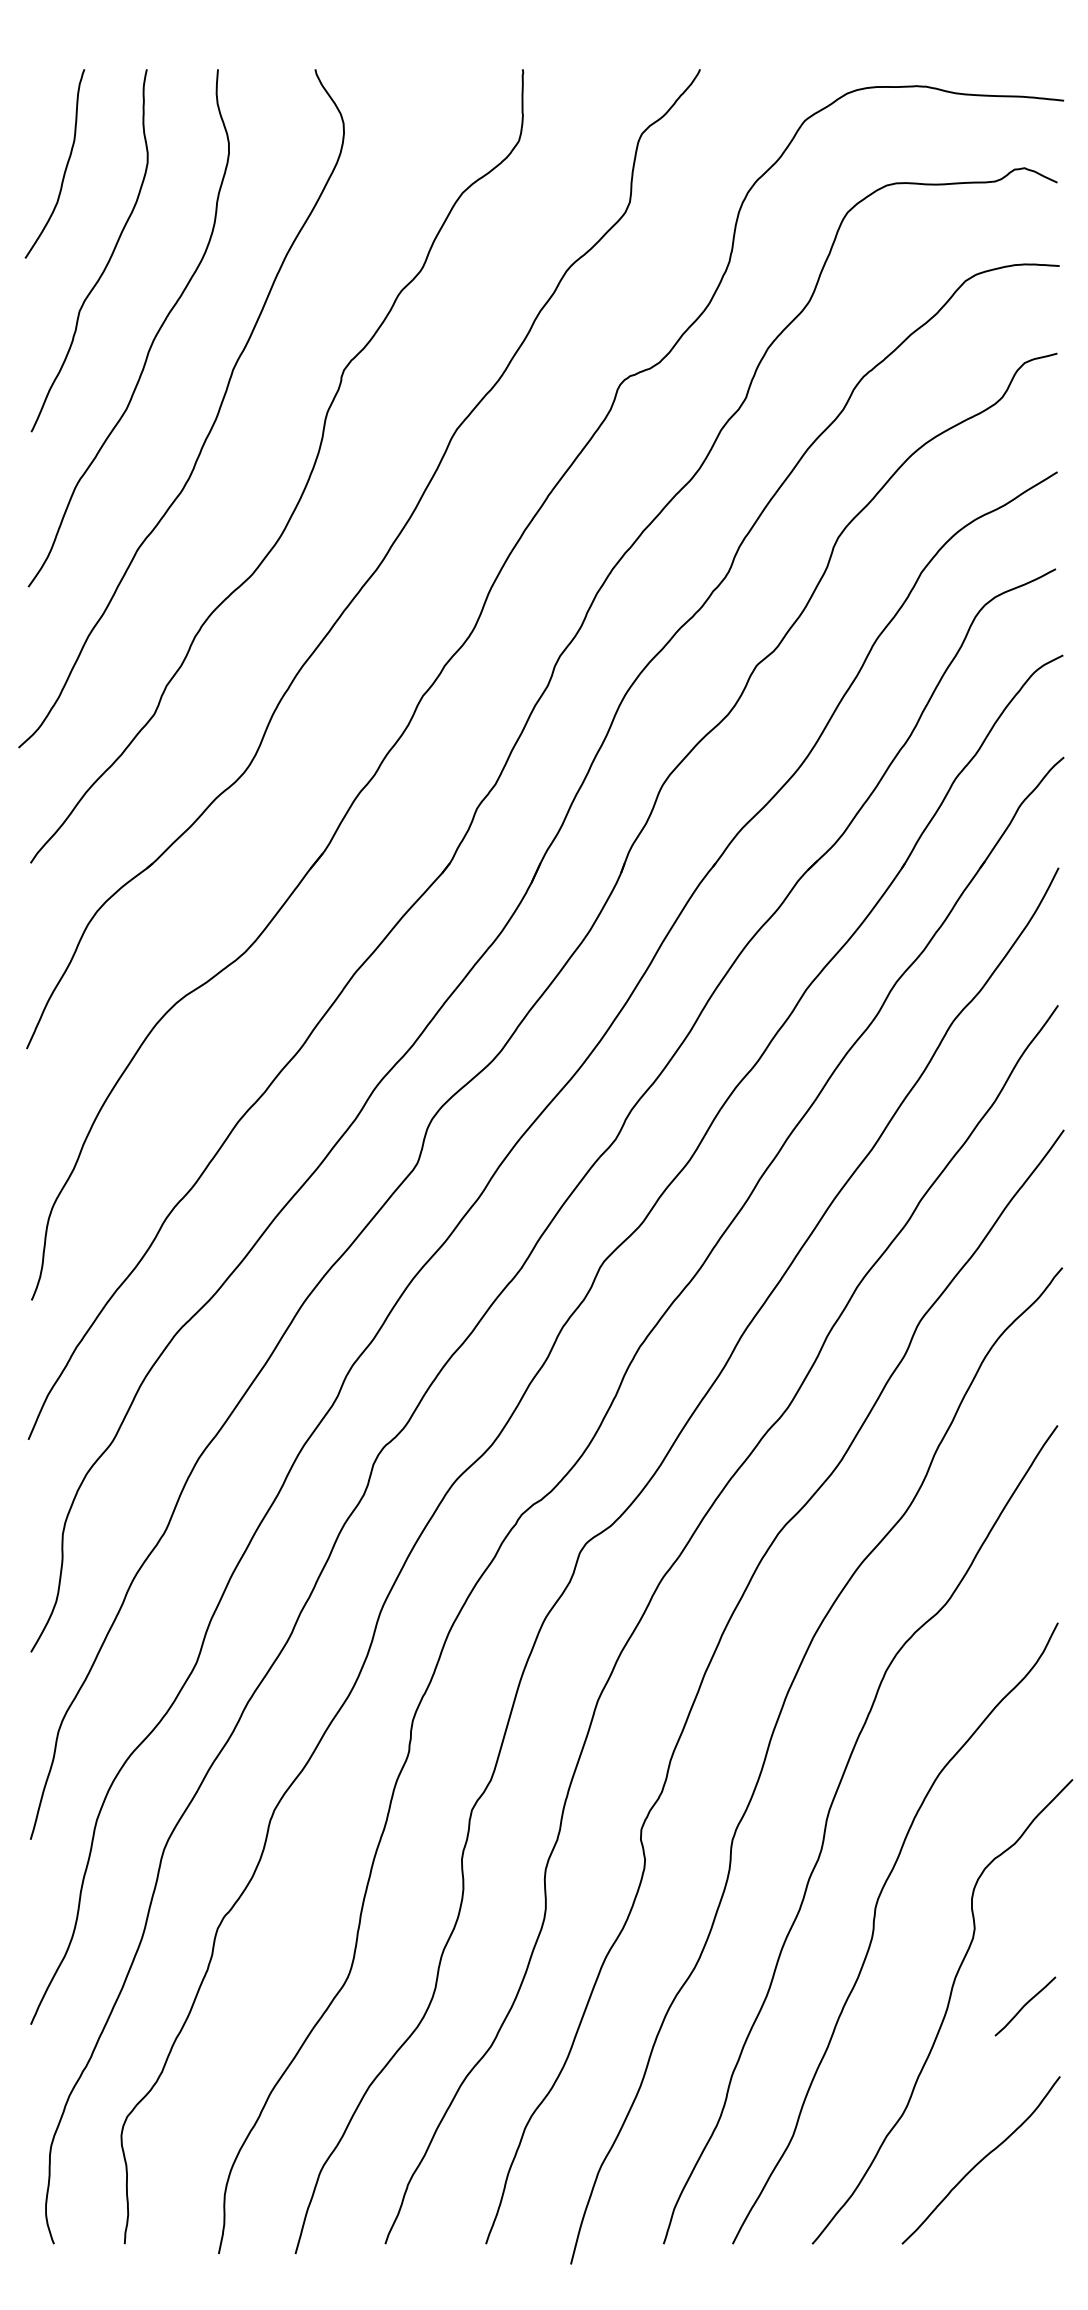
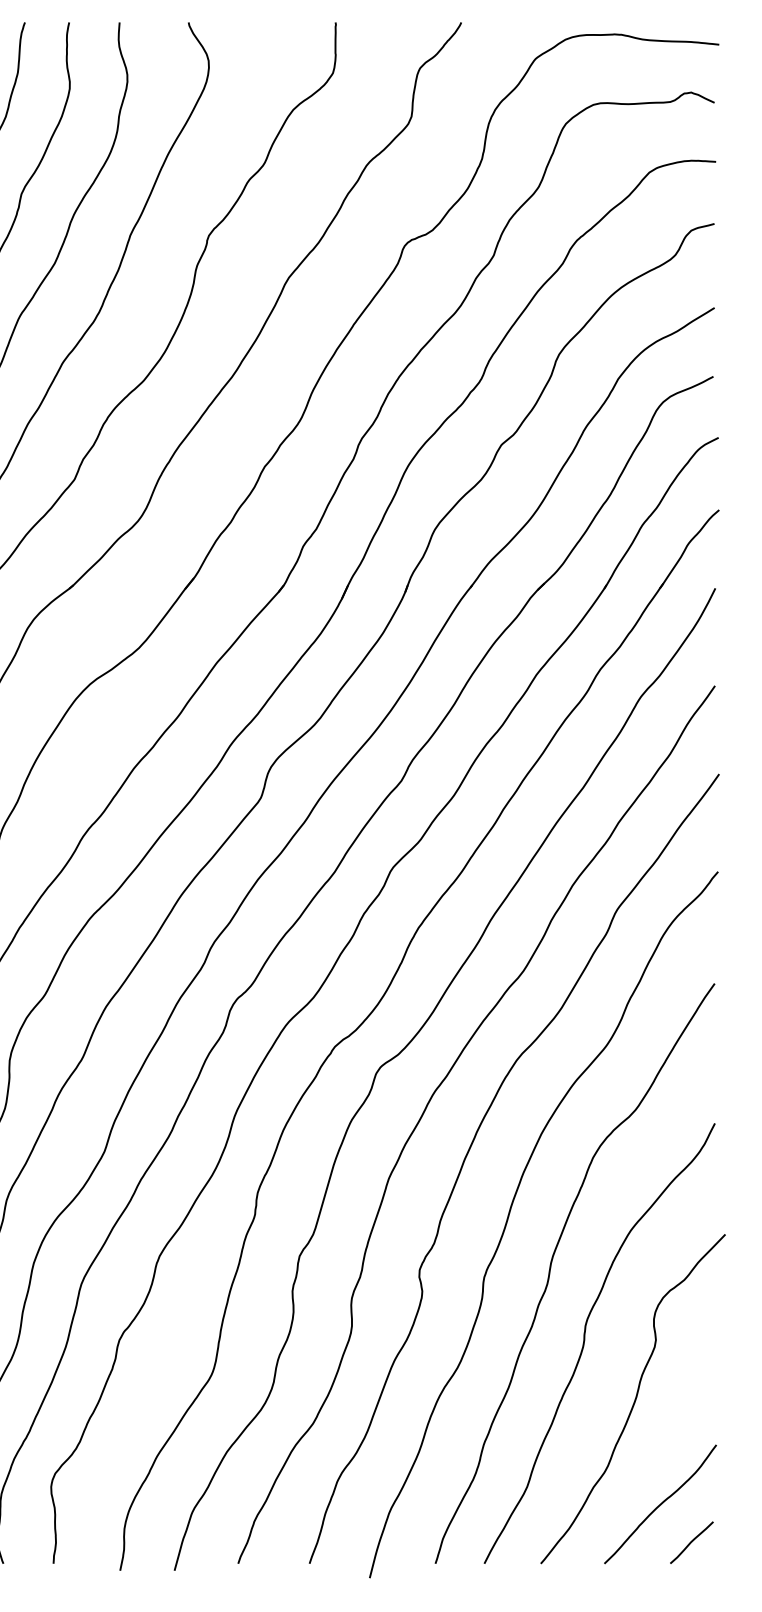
line: (1025, 2005) -> (691, 1542), moved

